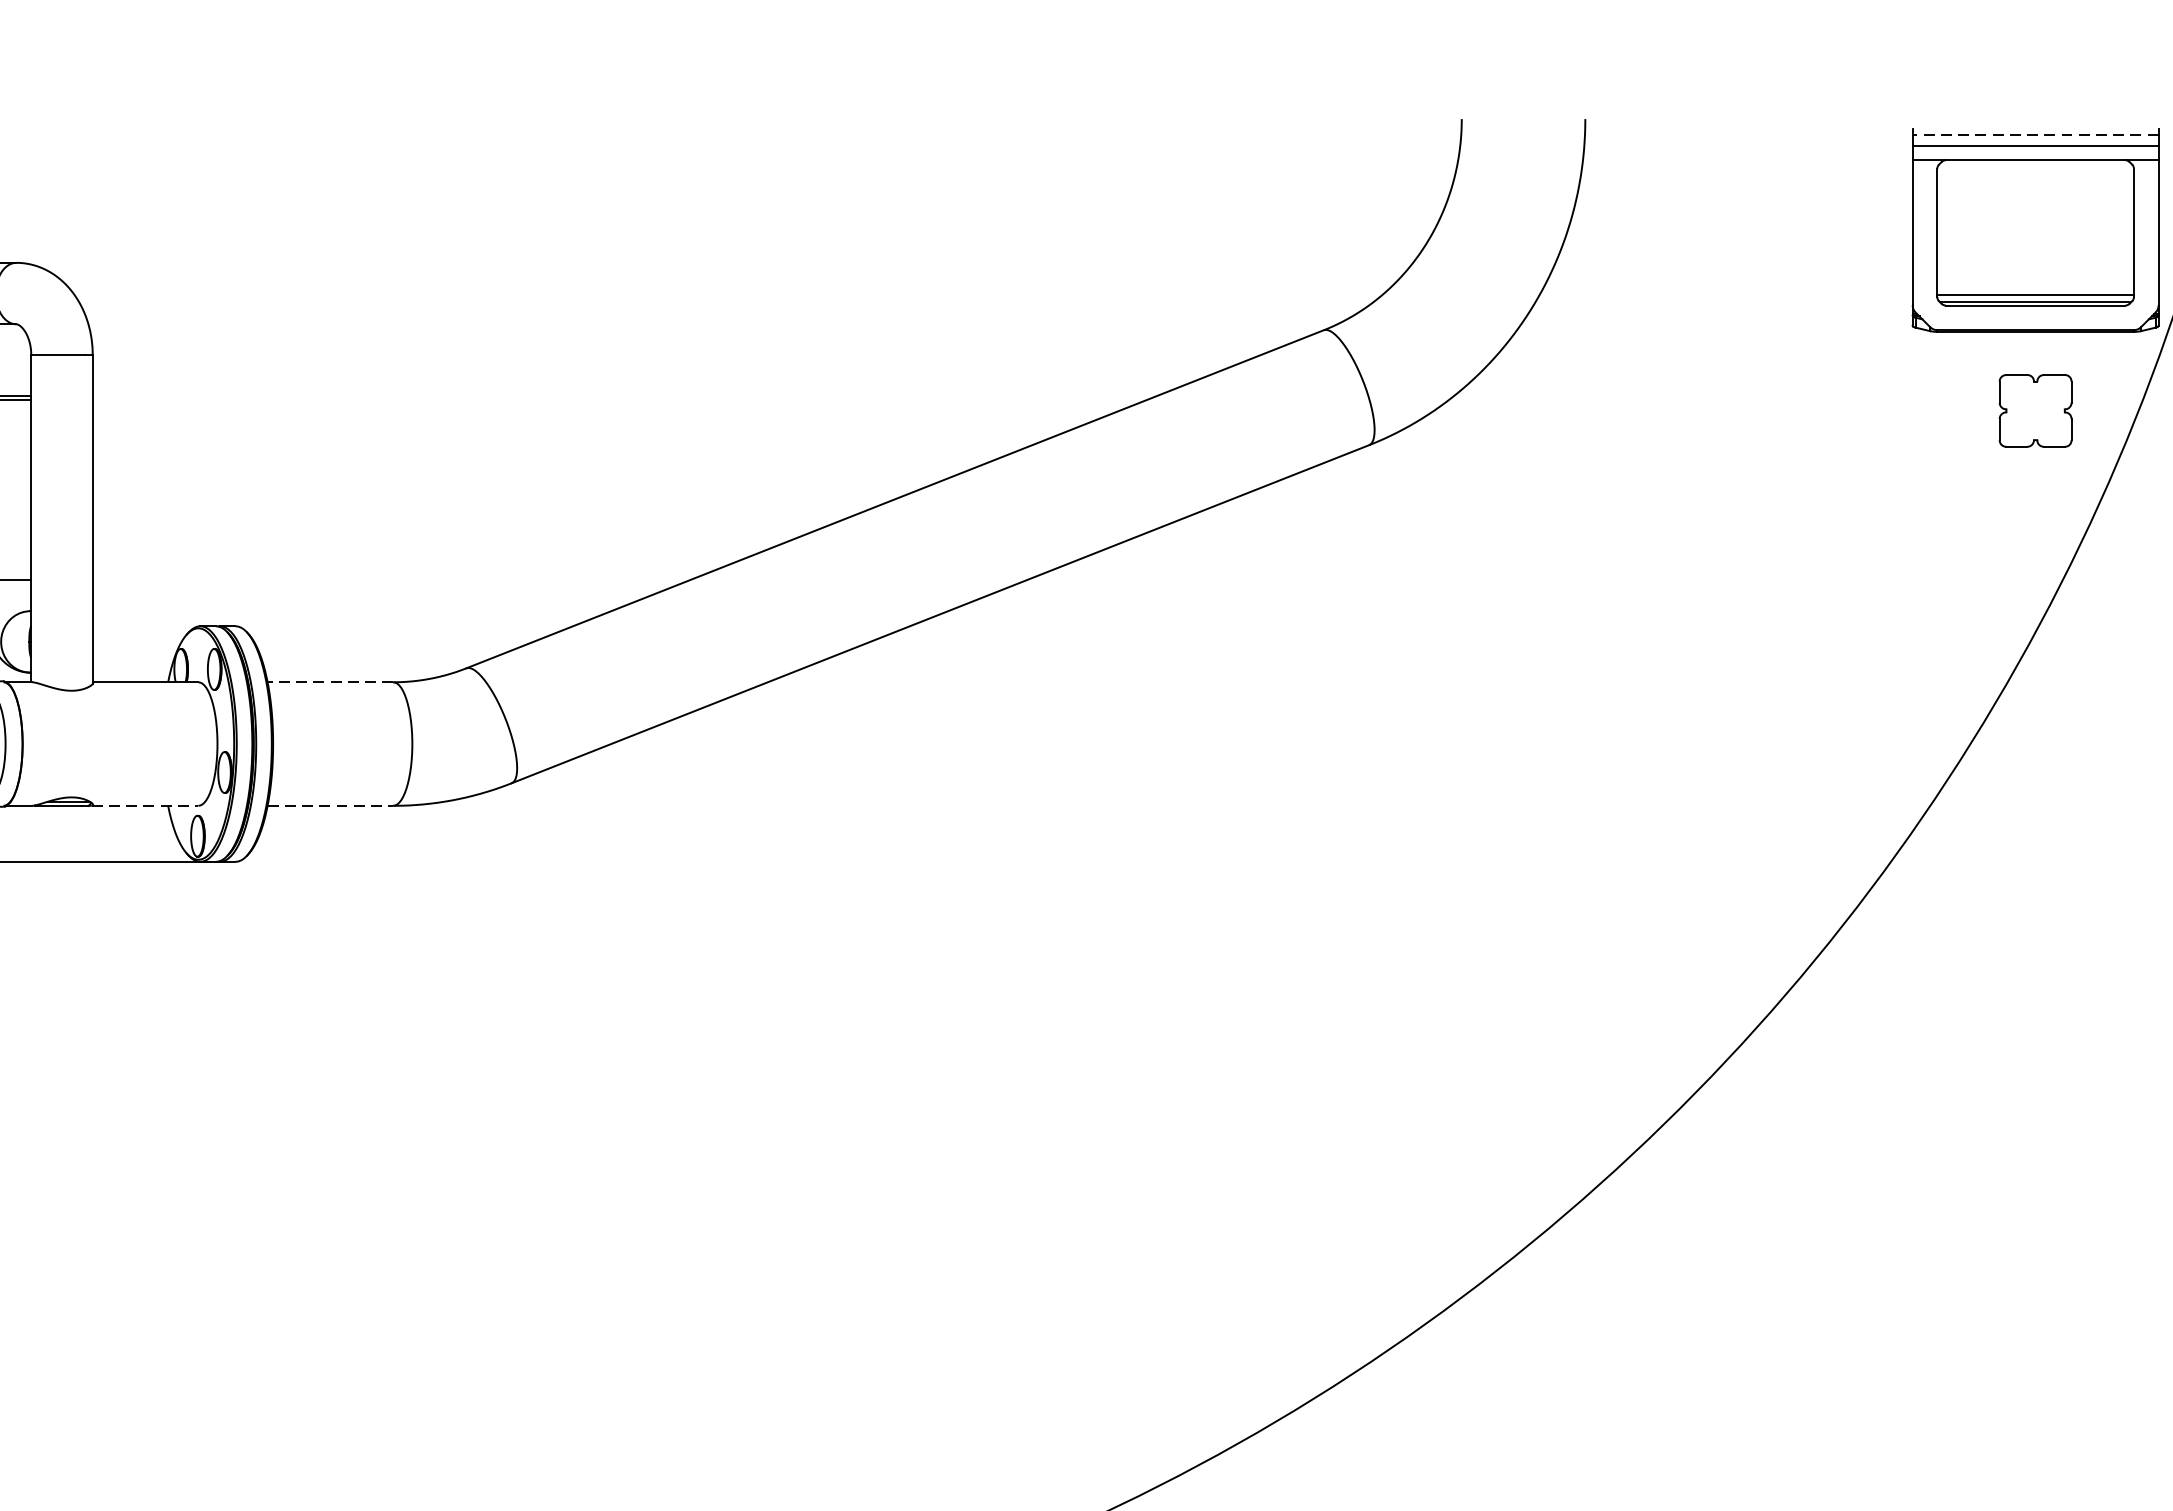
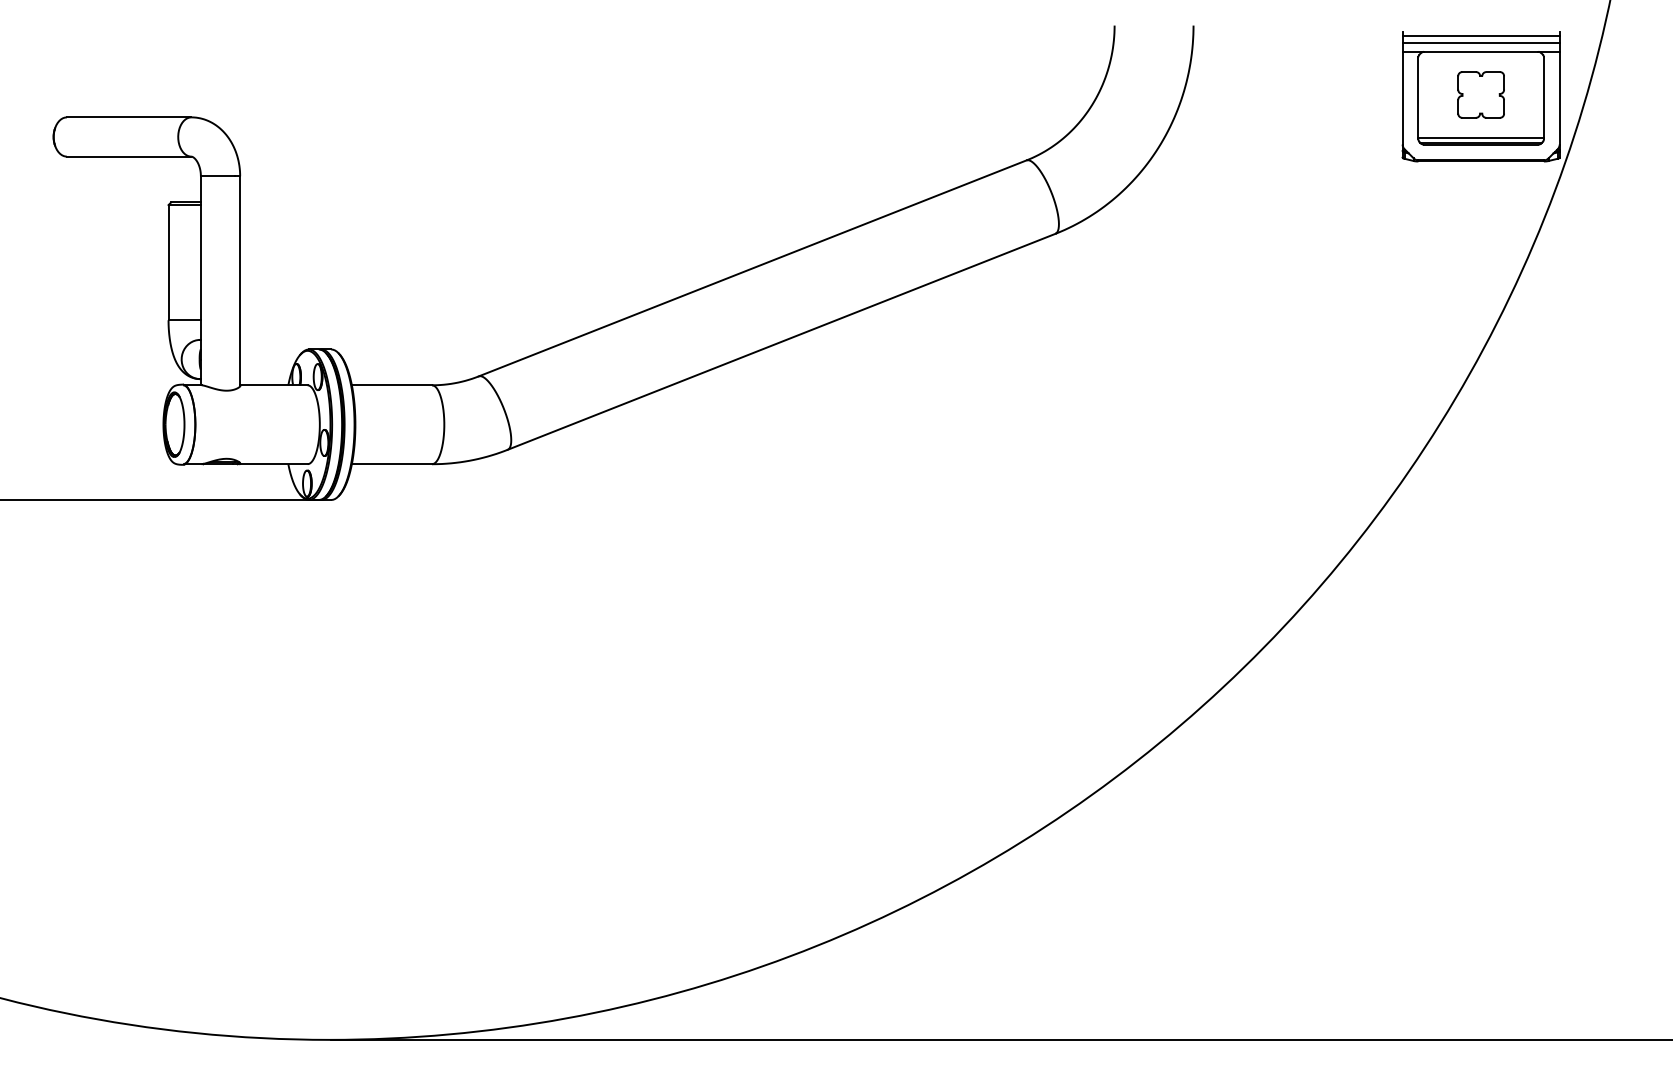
line: (2036, 134) -> (1481, 35), dashed -> solid
part: (2034, 410) -> (1480, 94), moved
line: (329, 682) -> (391, 385), dashed -> solid
line: (146, 806) -> (274, 464), dashed -> solid
line: (331, 806) -> (392, 464), dashed -> solid

